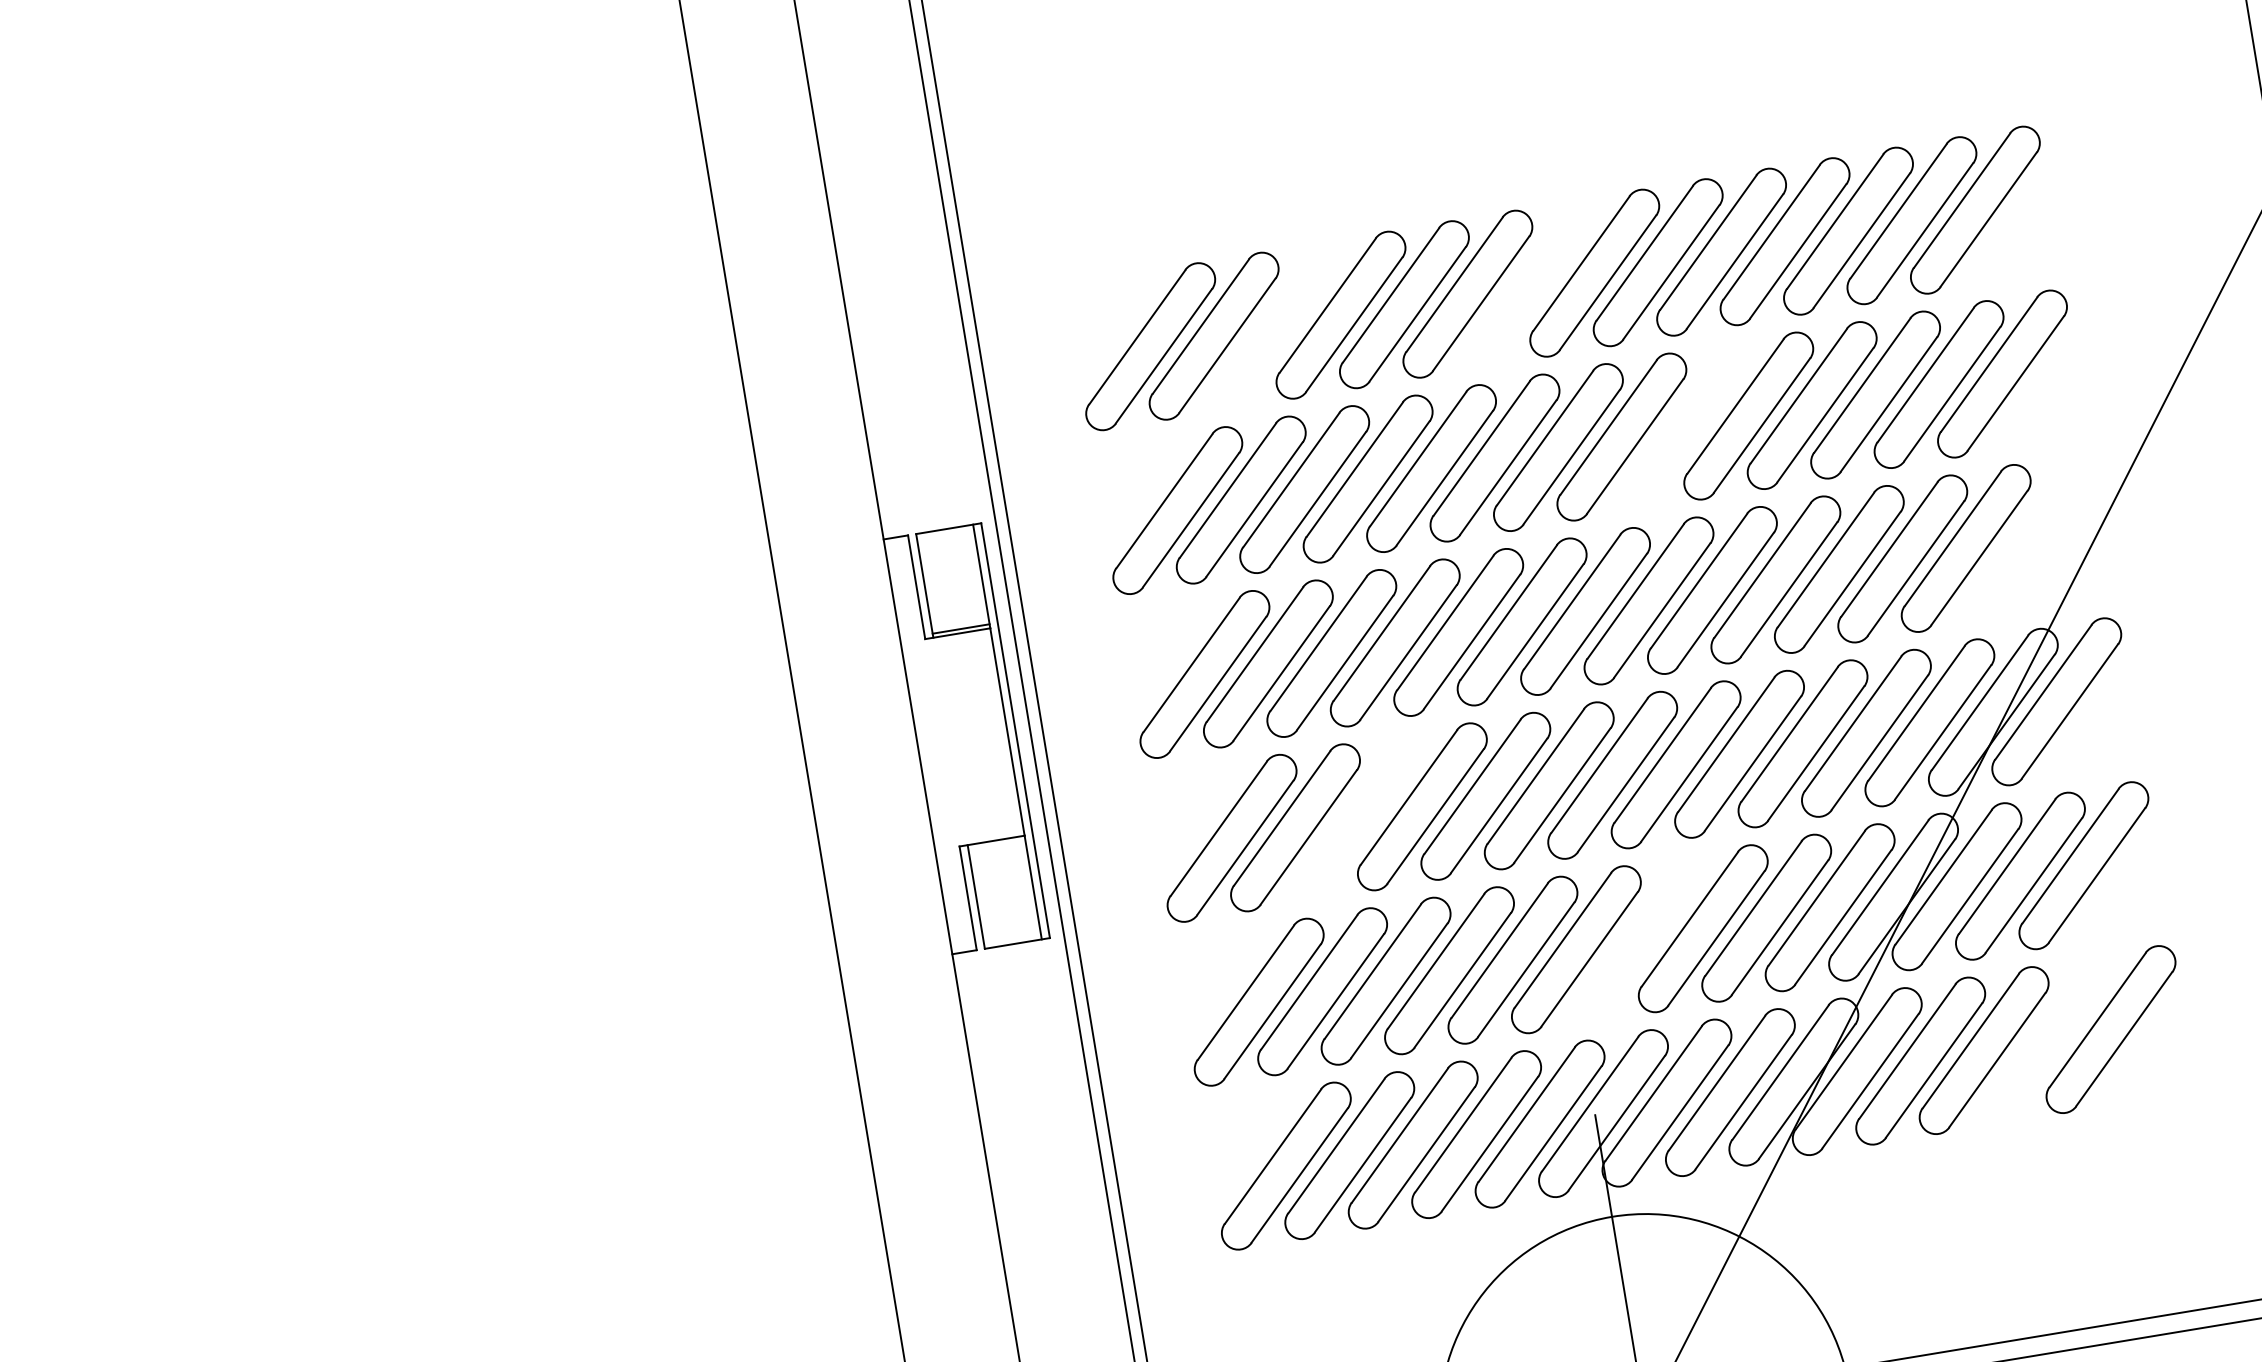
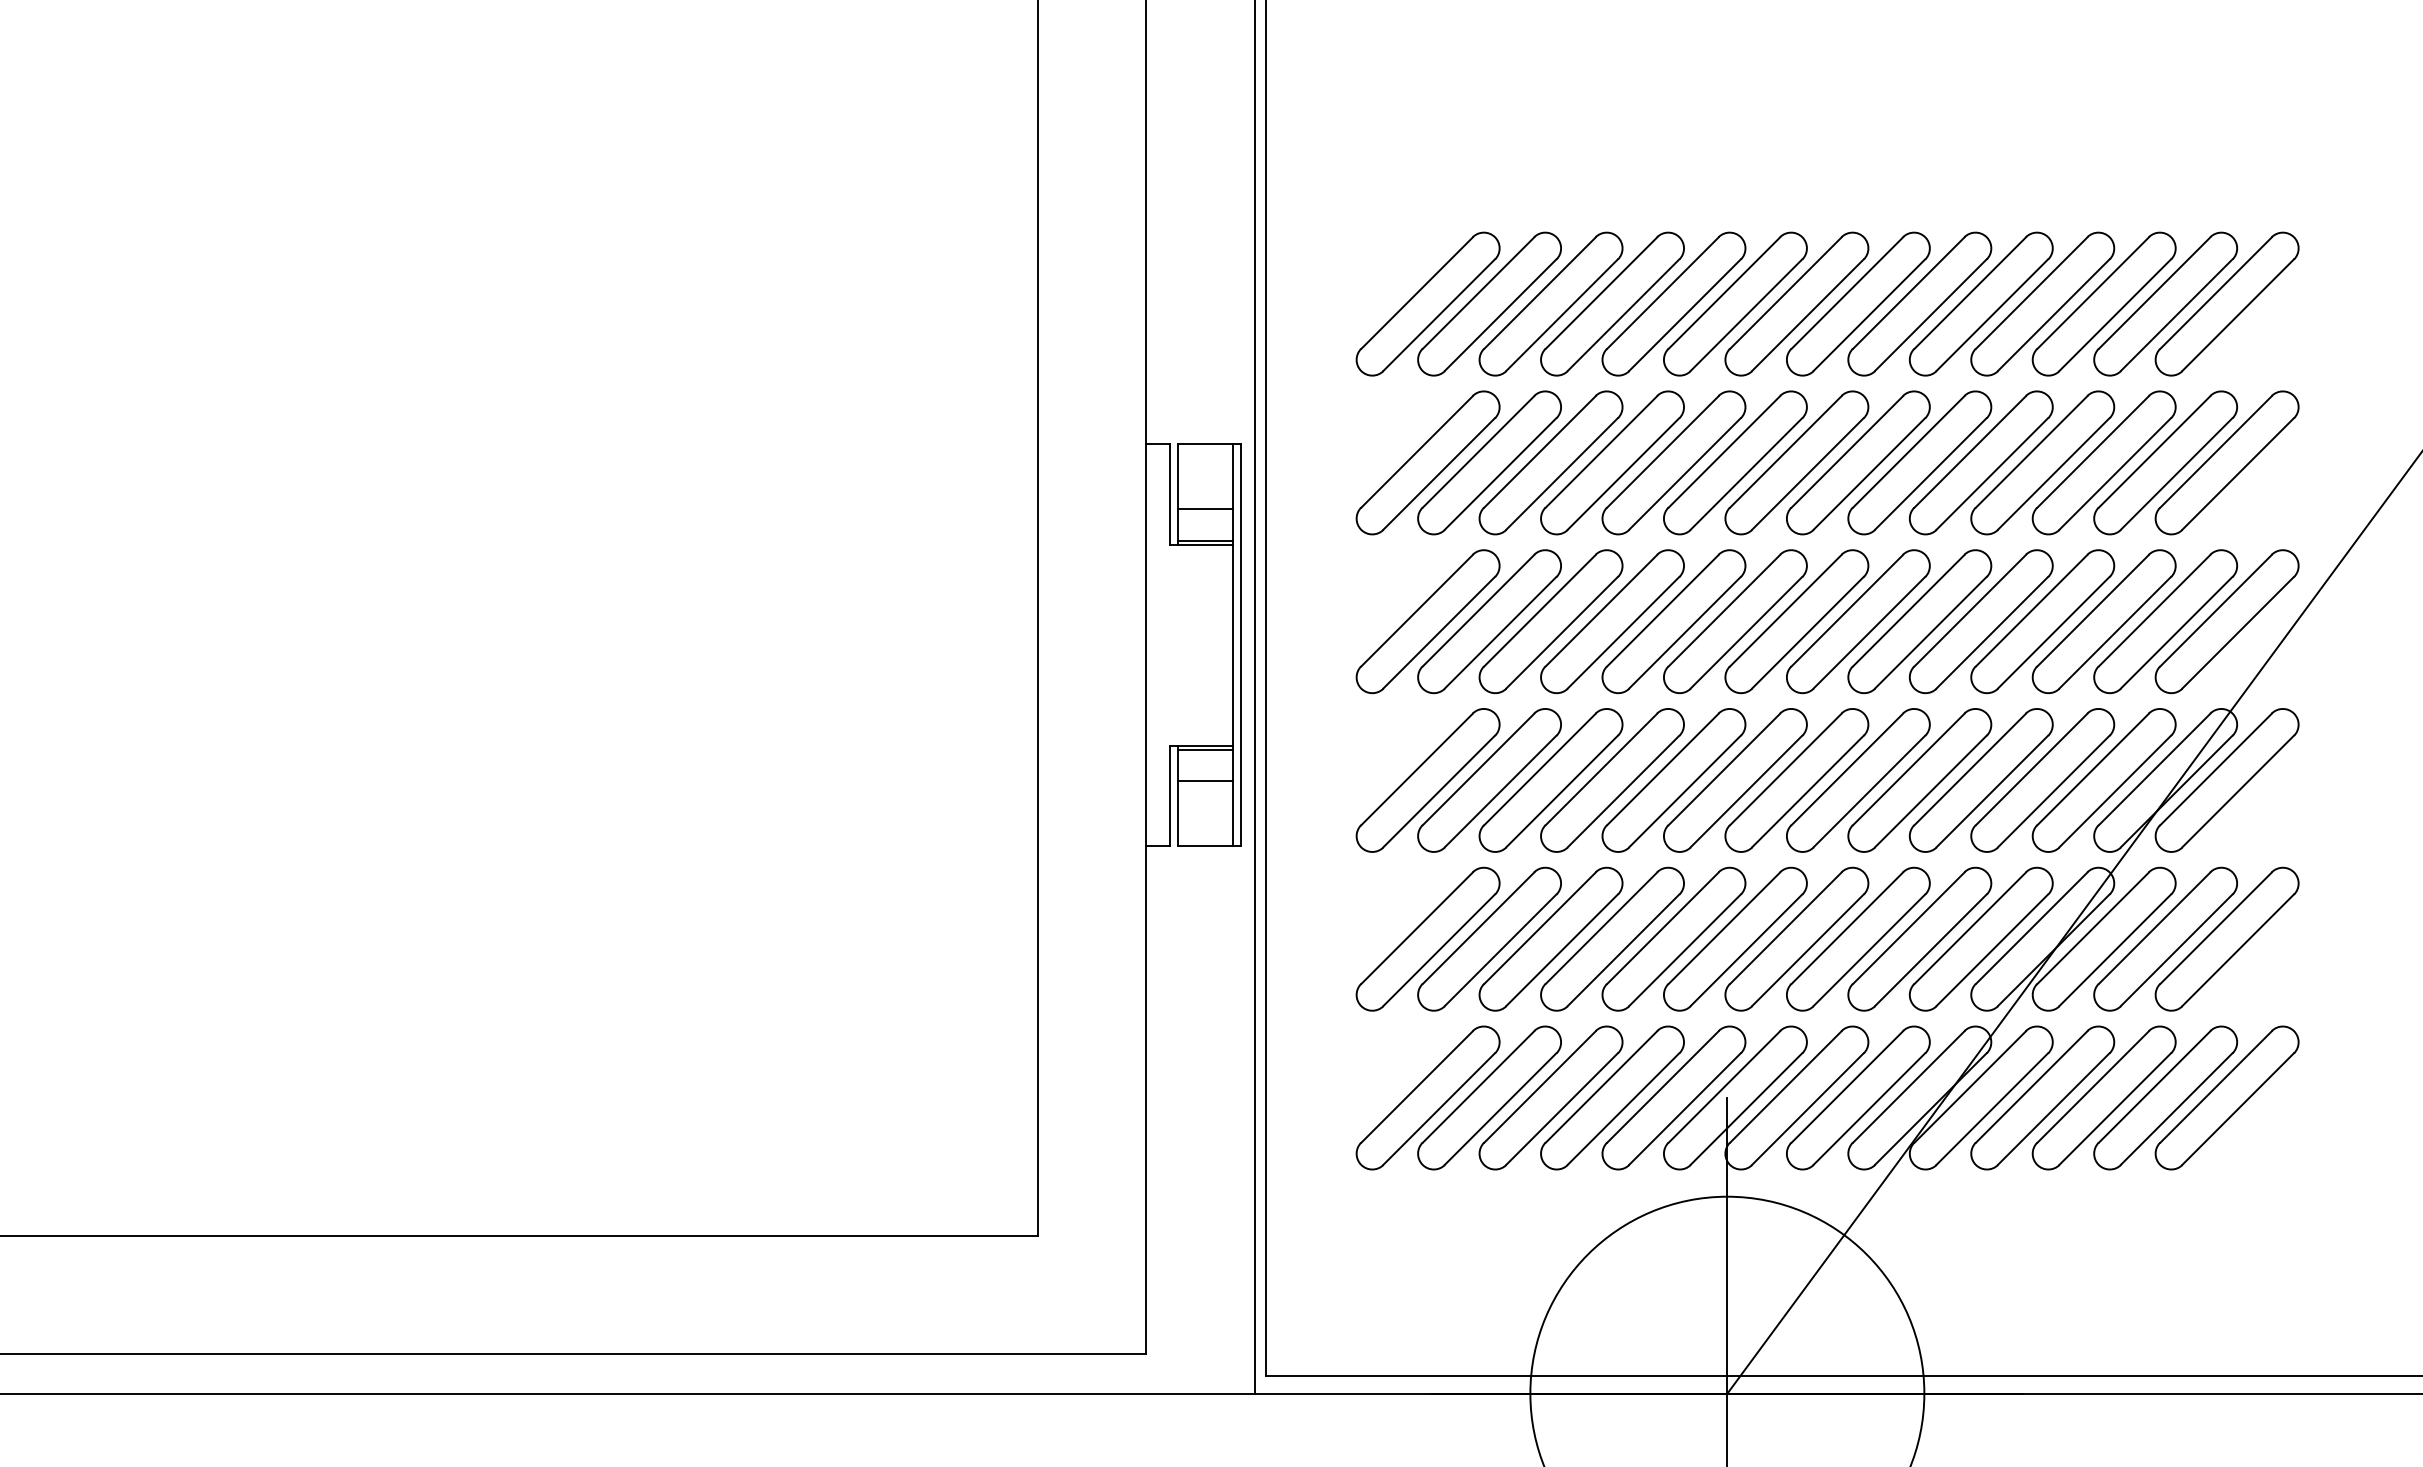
part: (1530, 283) -> (1796, 303), added
part: (1276, 325) -> (1550, 303), added
part: (1684, 426) -> (1919, 462), added
part: (2028, 537) -> (2226, 621), added
line: (954, 596) -> (1204, 509), added
part: (1358, 817) -> (1550, 780), added
line: (995, 844) -> (1204, 749), added
line: (1001, 877) -> (1204, 781), added
part: (1639, 938) -> (1796, 938), added
part: (2047, 1039) -> (2165, 1097), added

